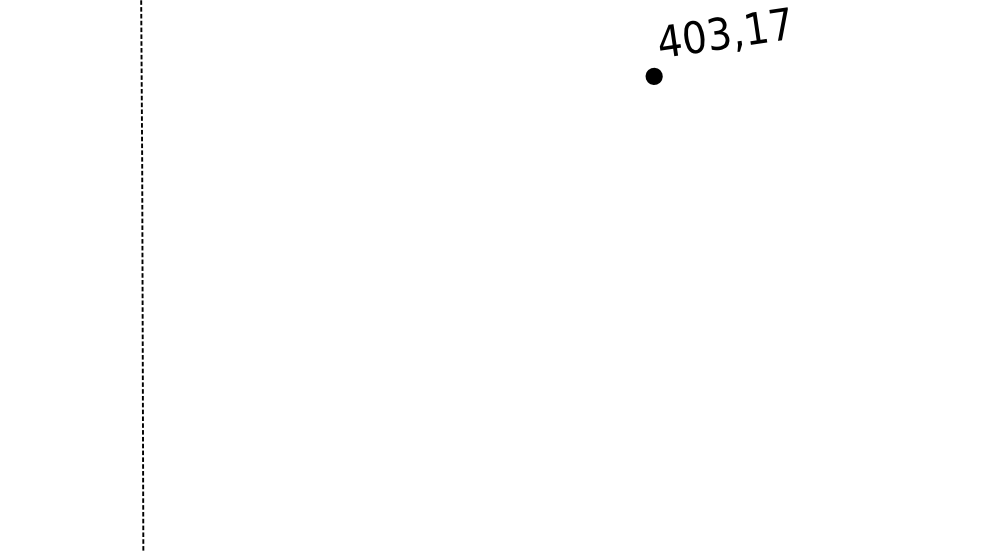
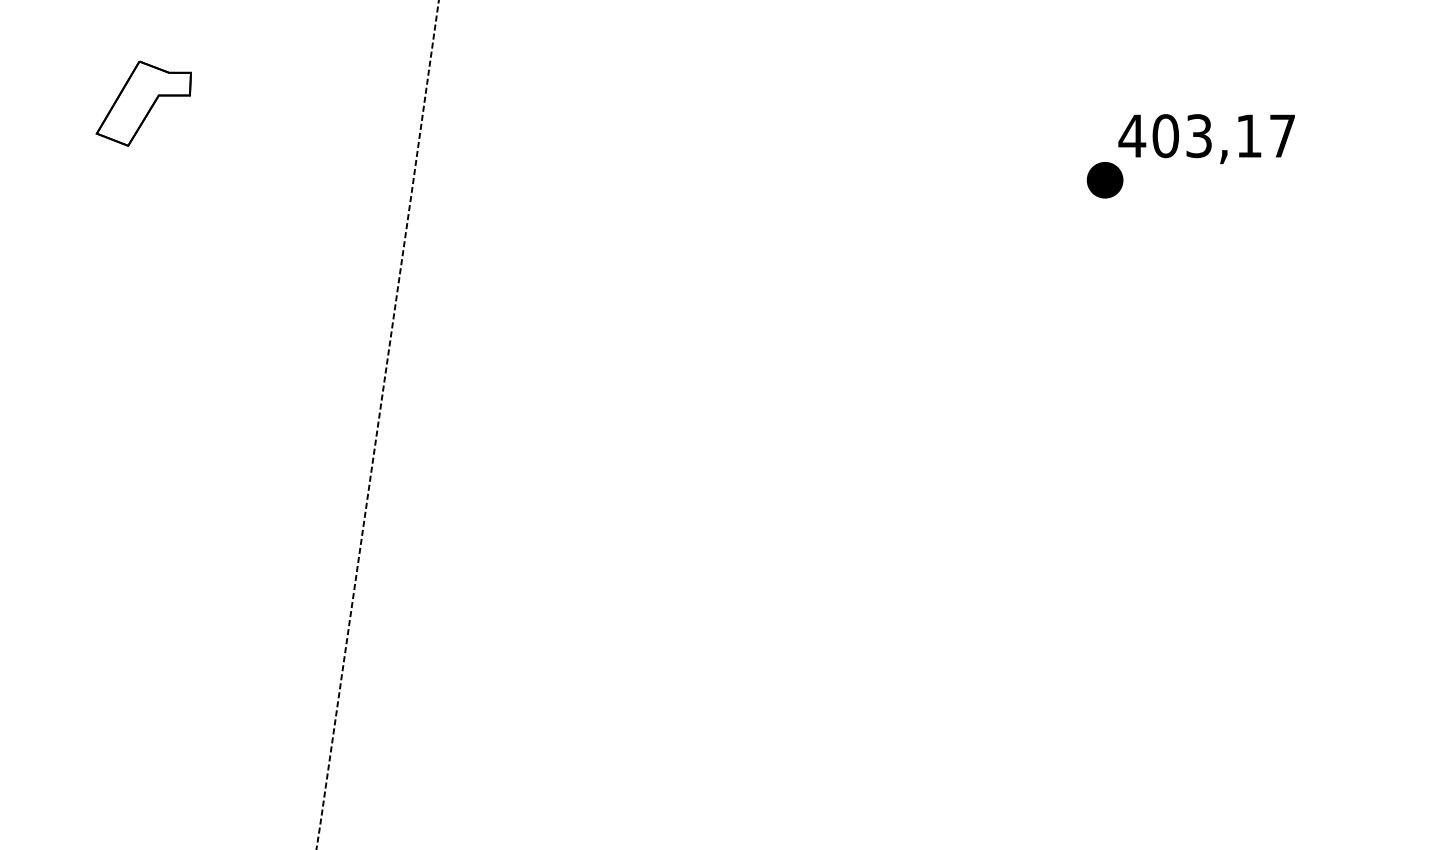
part: (653, 75) -> (1104, 179), size x1.6

